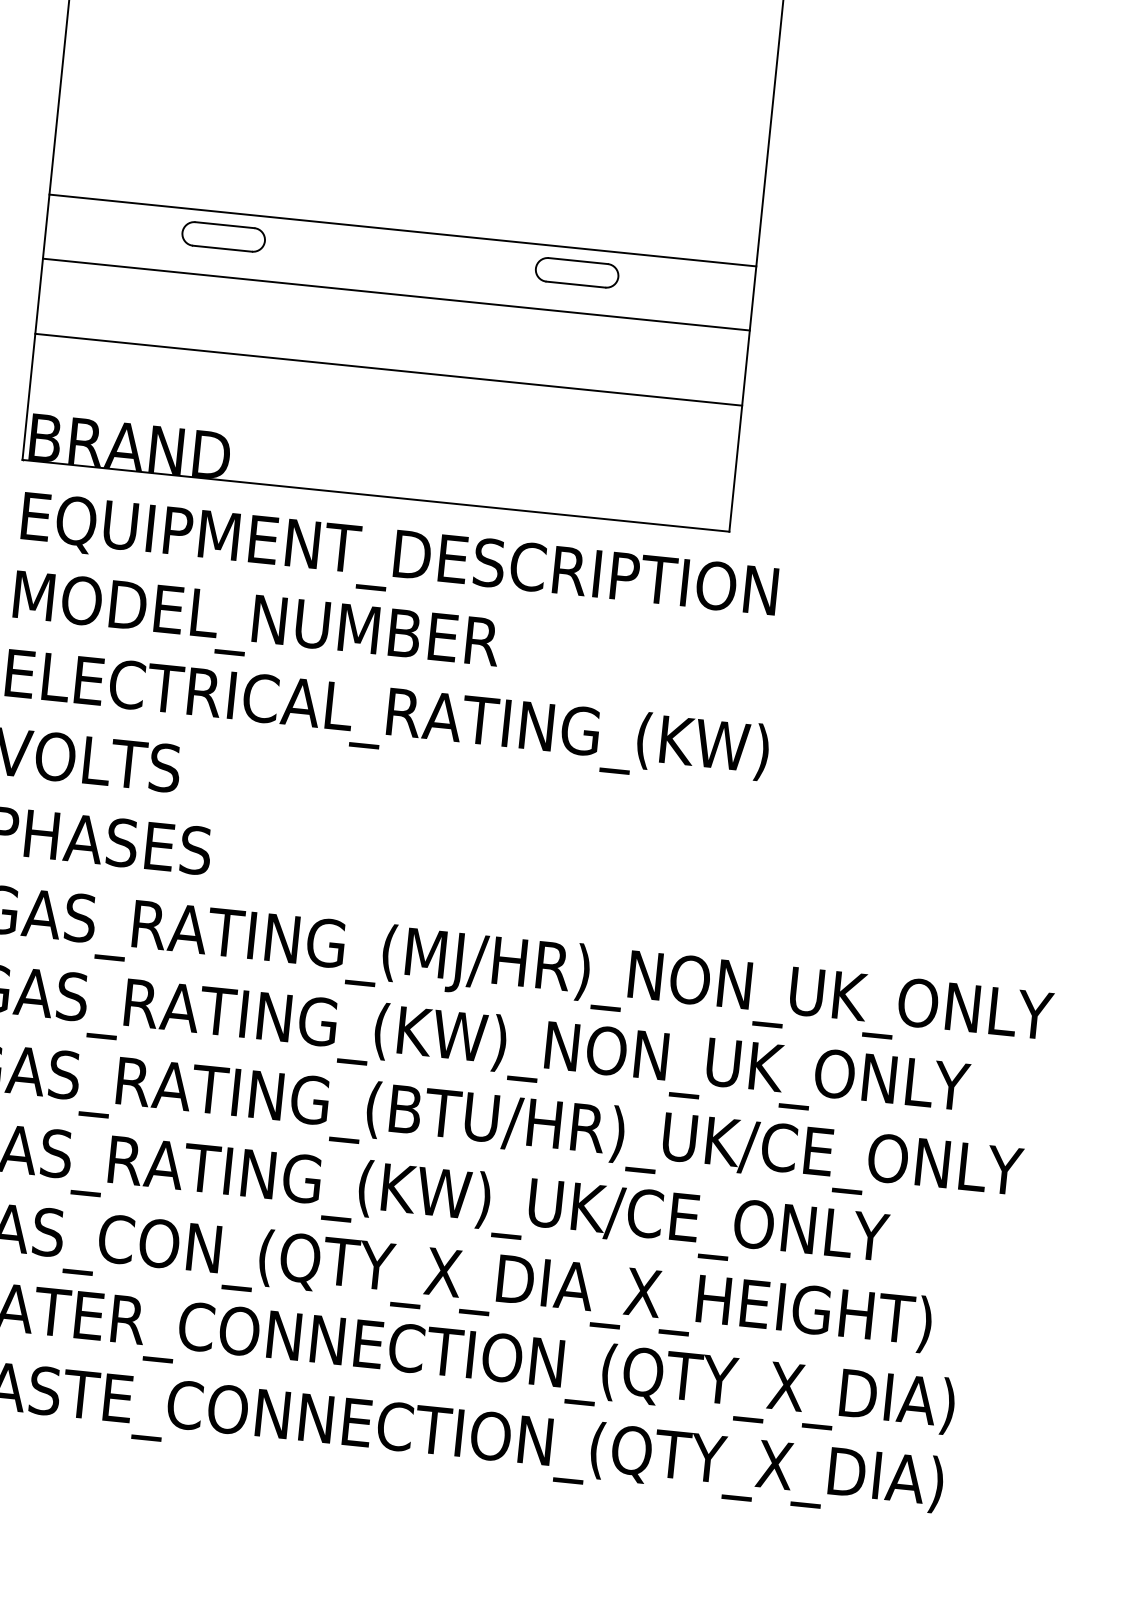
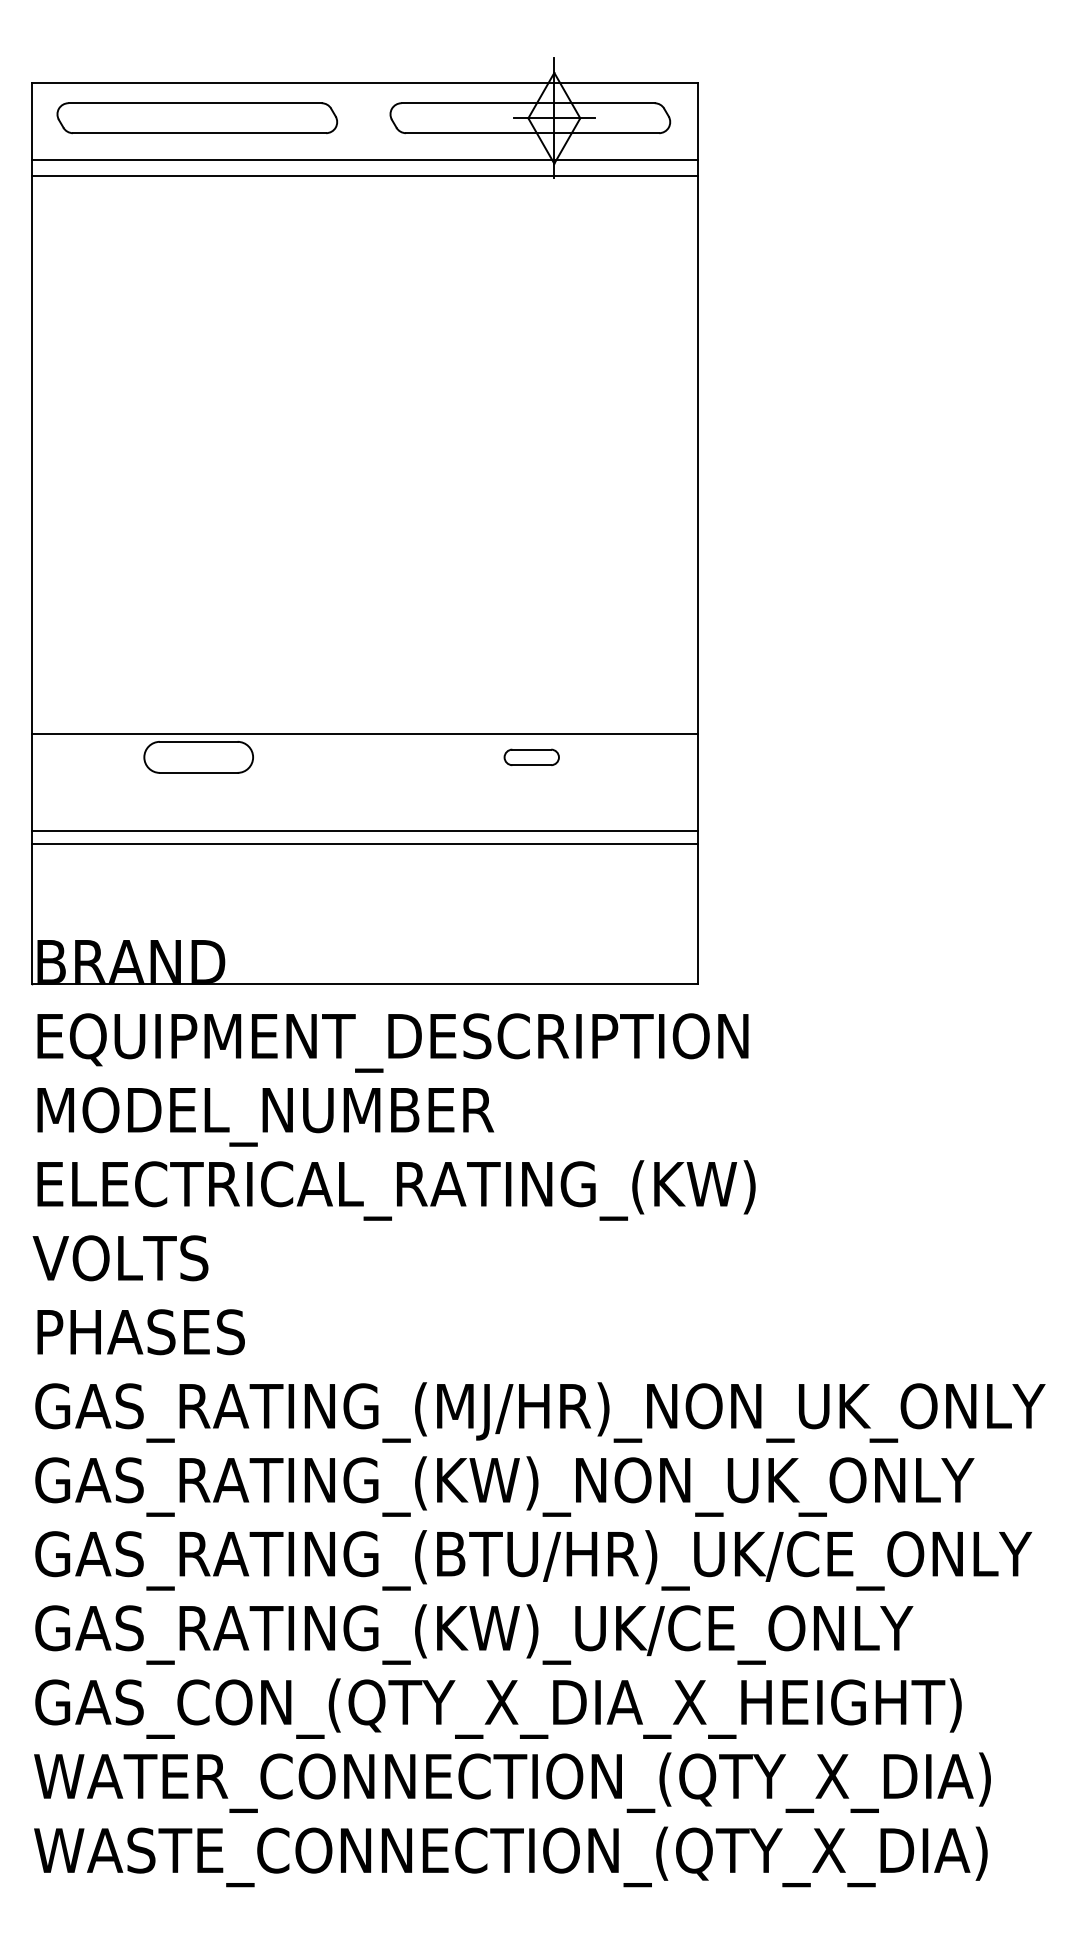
part: (223, 237) -> (198, 757), size x1.4
part: (576, 272) -> (531, 757), size x0.7
line: (396, 294) -> (365, 843), moved
line: (389, 369) -> (365, 830), moved

